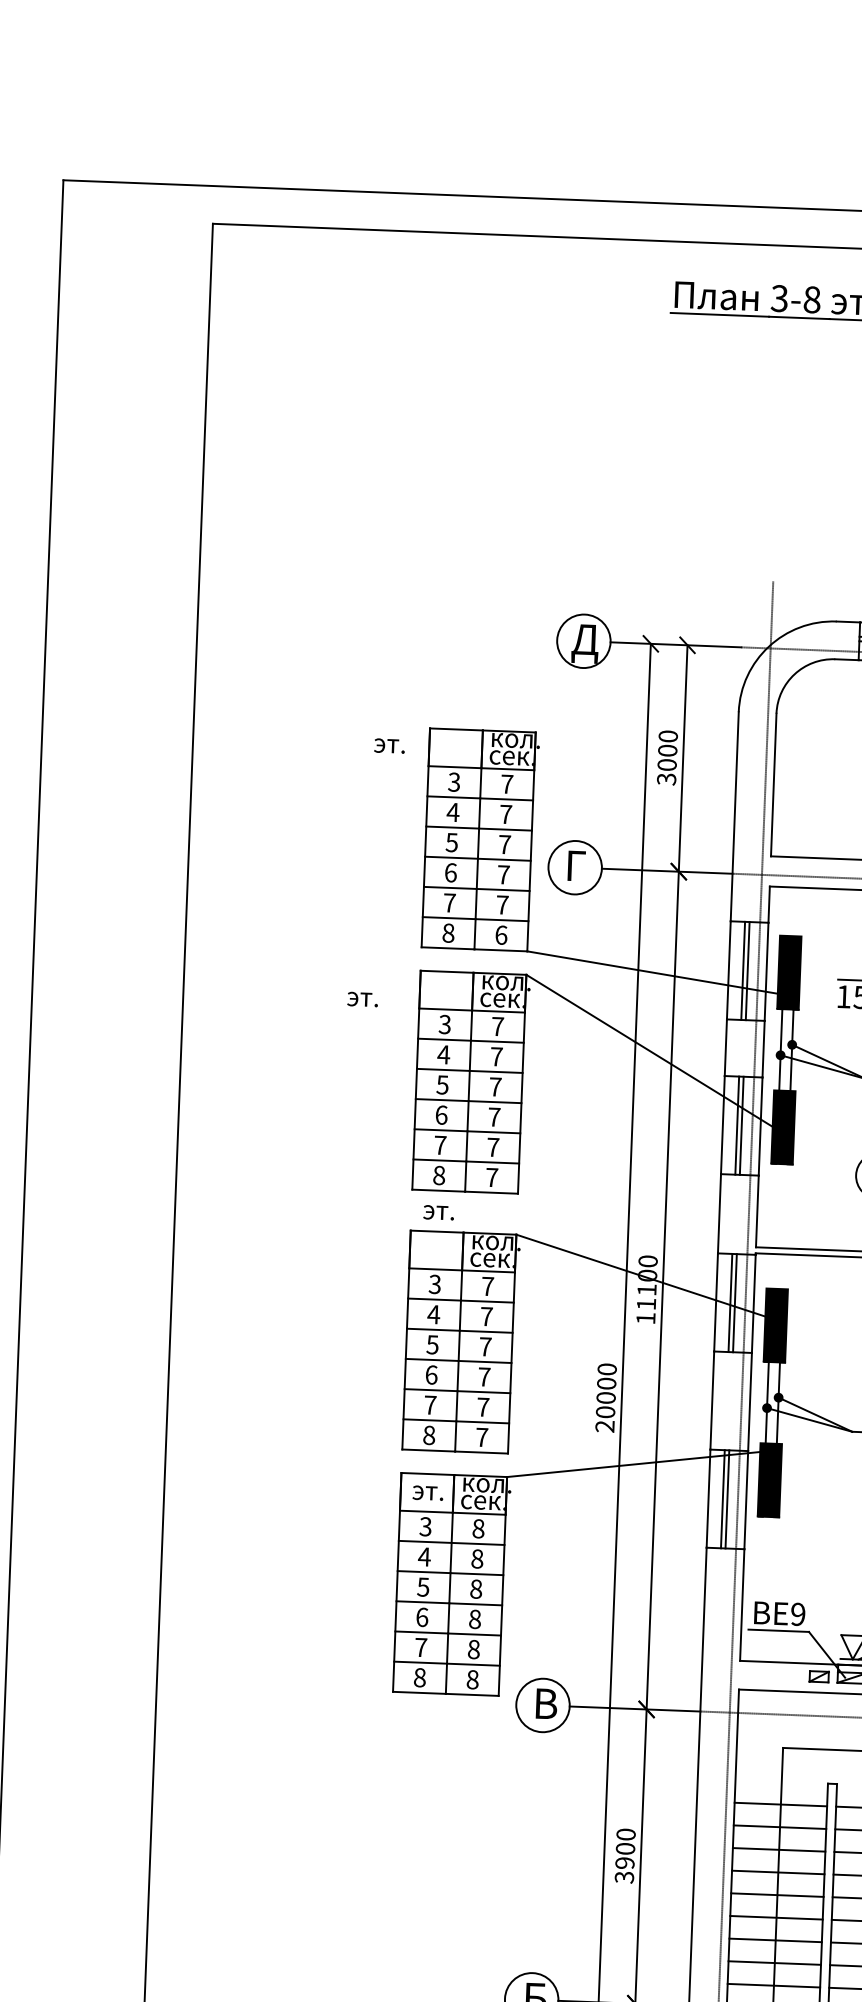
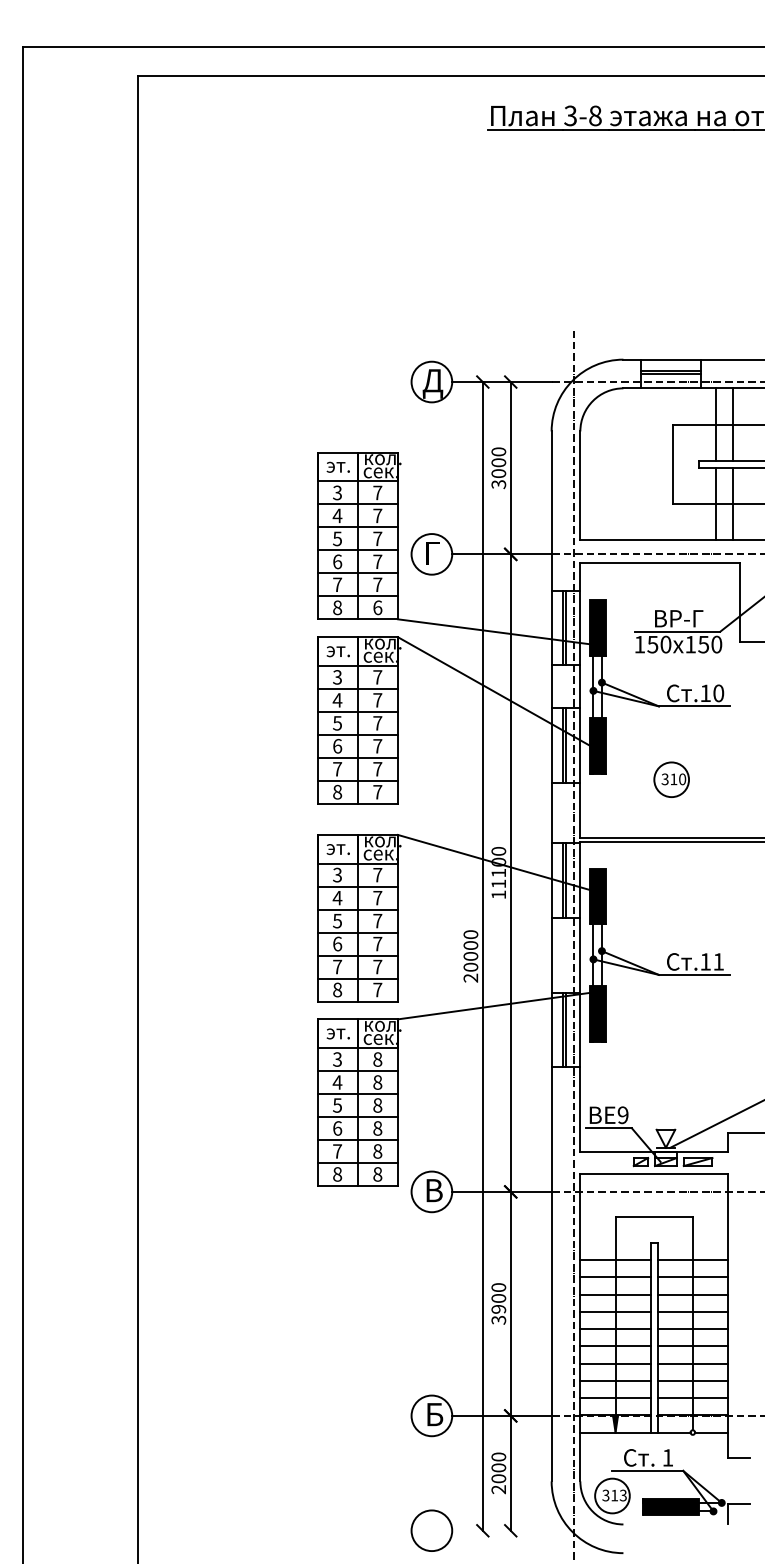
text: (388, 744) -> (337, 466), moved
text: (361, 999) -> (337, 651), moved
text: (437, 1212) -> (337, 849), moved

